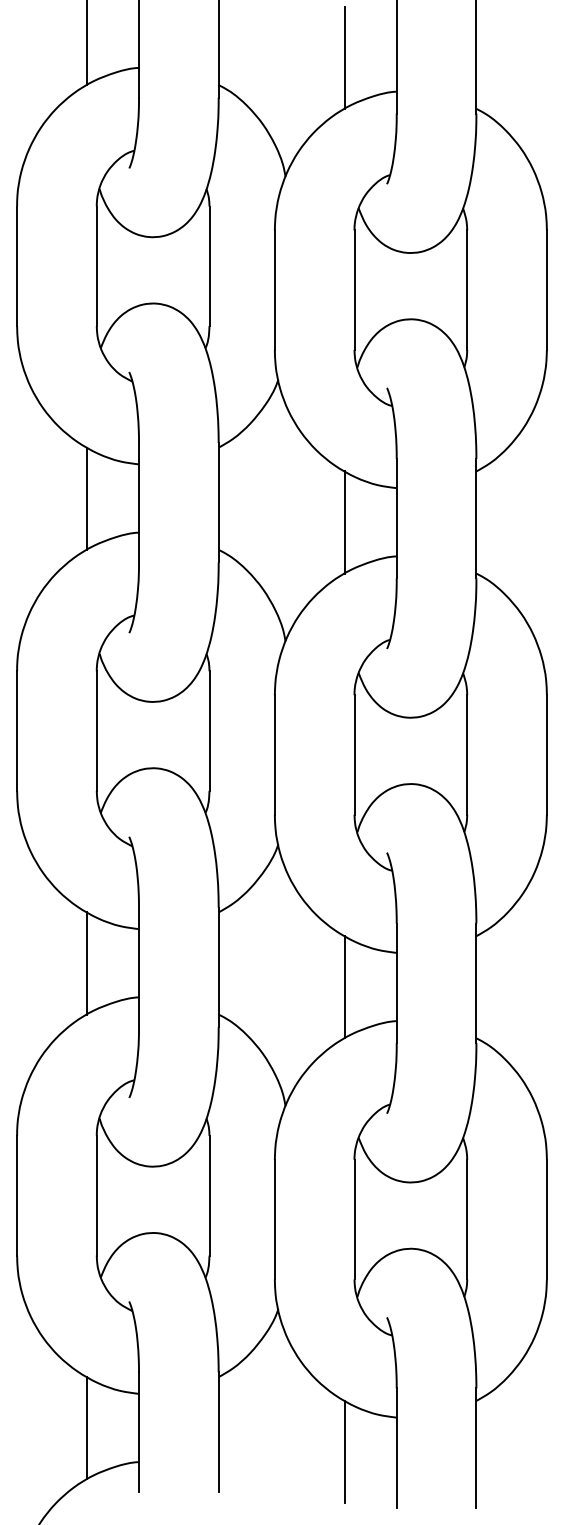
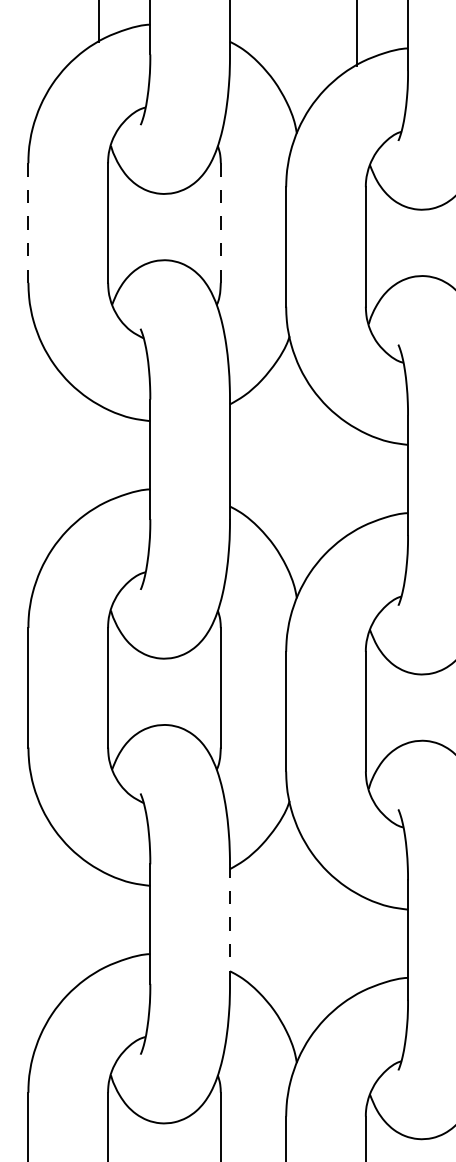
line: (17, 266) -> (28, 223), solid -> dashed
line: (209, 266) -> (220, 223), solid -> dashed
line: (87, 498) -> (98, 455), removed
line: (345, 522) -> (356, 479), removed
line: (87, 963) -> (98, 920), removed
line: (218, 967) -> (229, 924), solid -> dashed
line: (345, 987) -> (356, 944), removed

